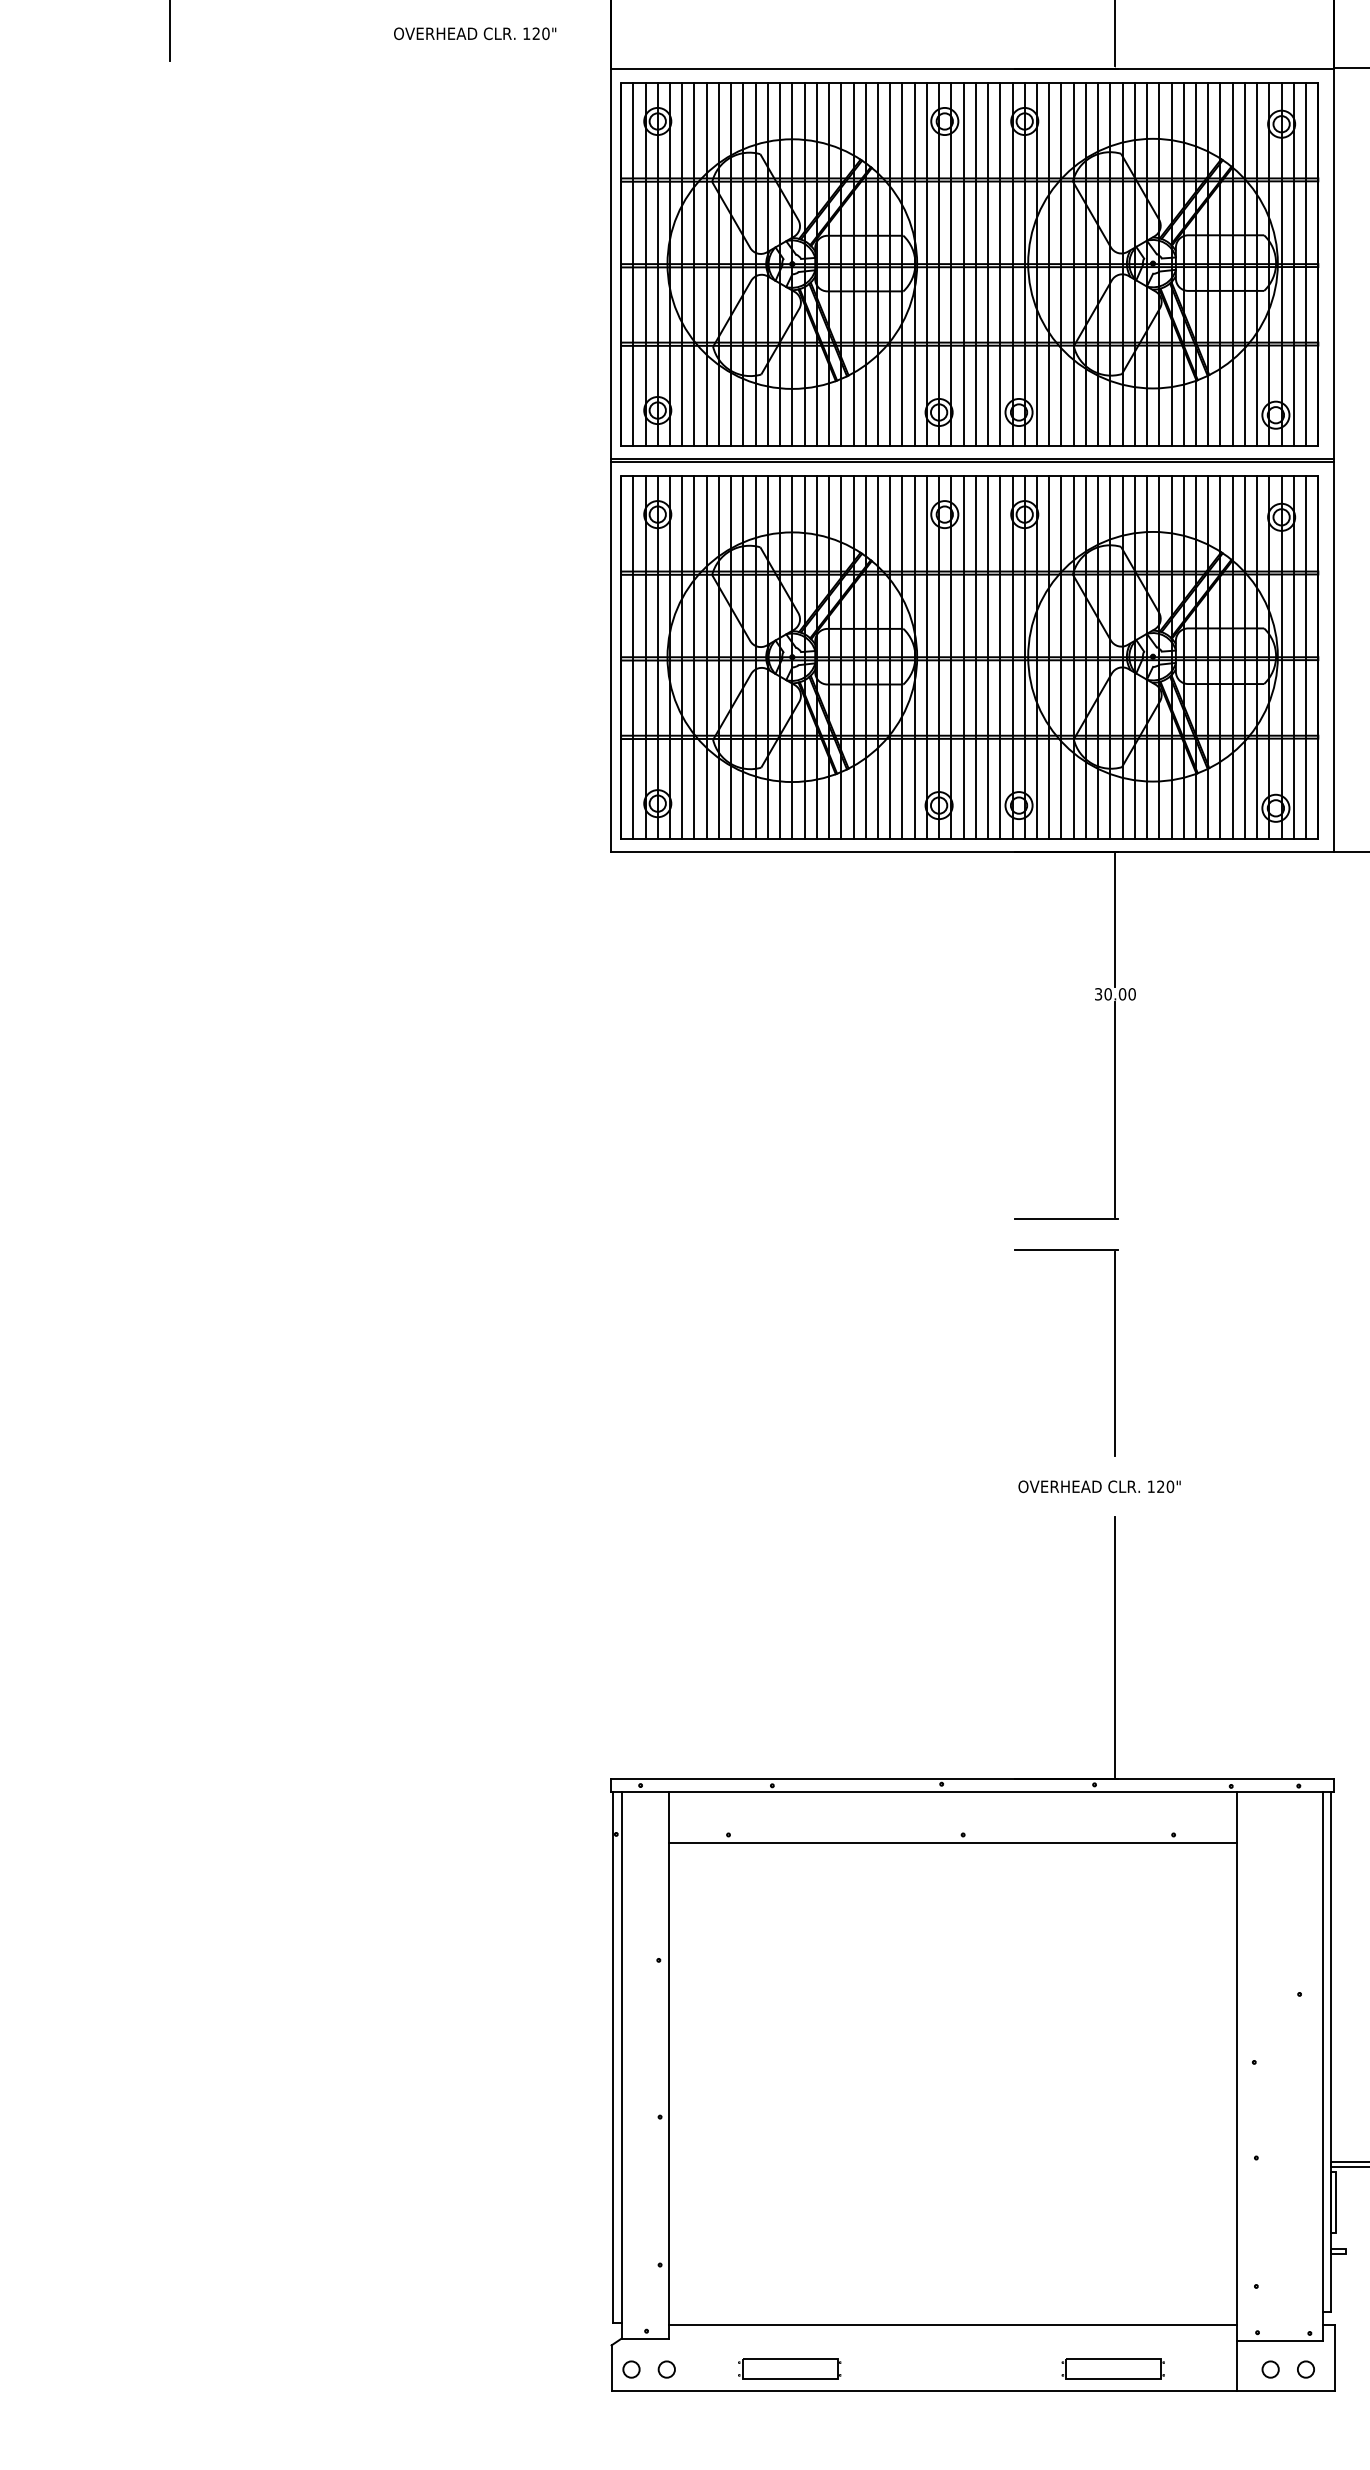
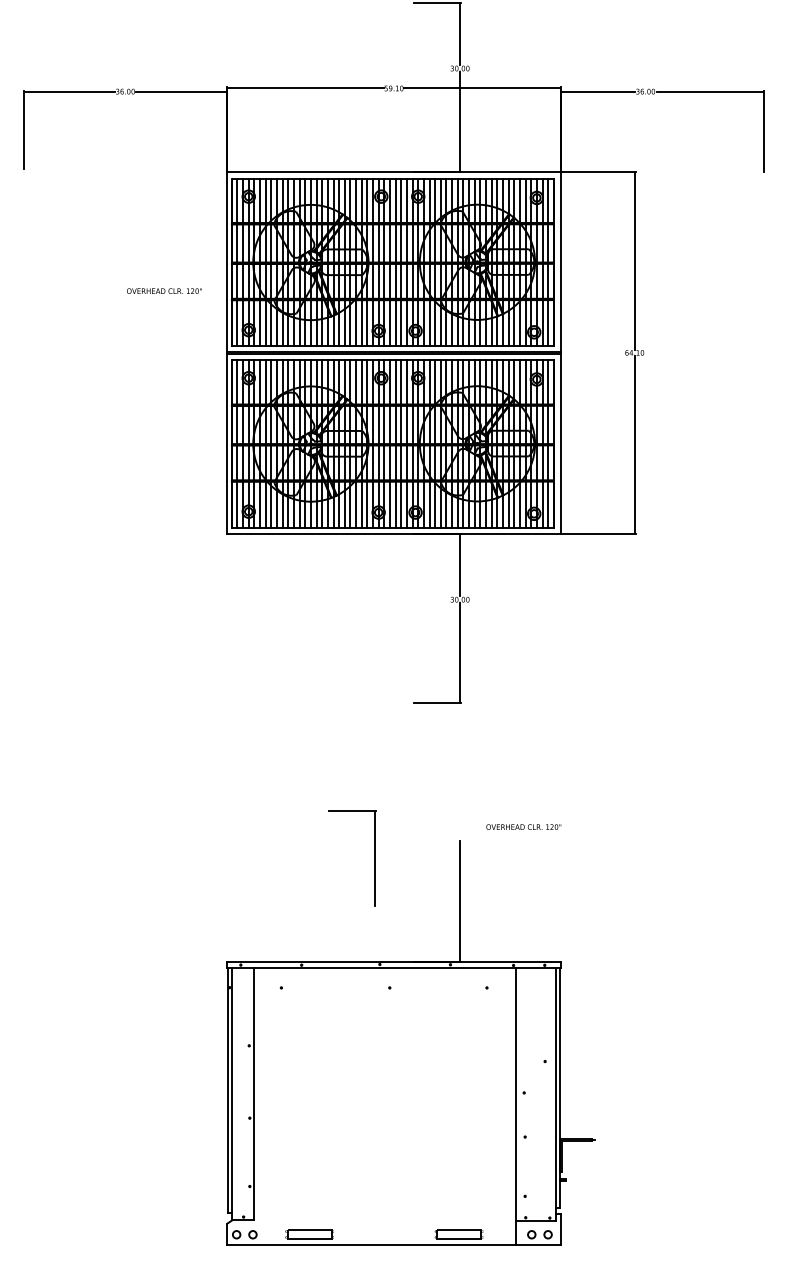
text: (475, 32) -> (164, 290), moved
part: (1114, 1353) -> (374, 858), moved
text: (1098, 1485) -> (523, 826), moved
line: (953, 1842) -> (385, 991), removed
line: (953, 2325) -> (385, 1214), removed

